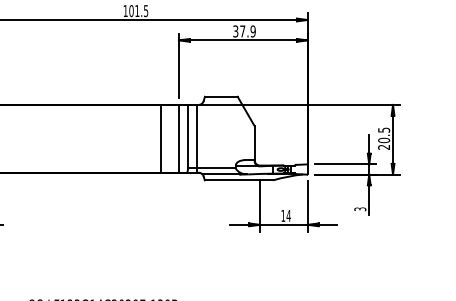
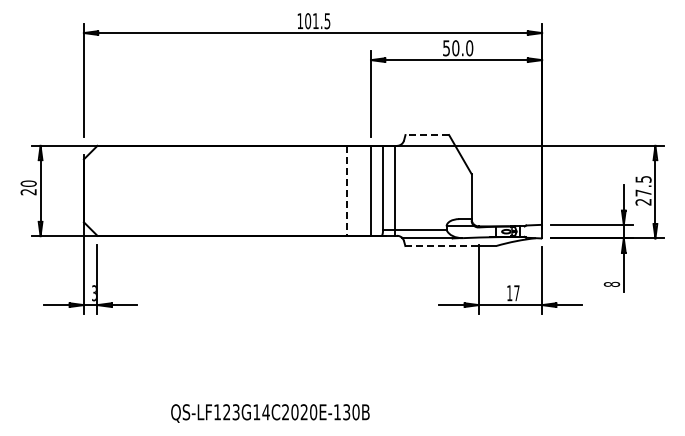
text: (244, 31) -> (458, 48), 37.9 -> 50.0
line: (221, 97) -> (427, 135), solid -> dashed
line: (161, 138) -> (347, 190), solid -> dashed
text: (384, 140) -> (643, 192), 20.5 -> 27.5
line: (232, 179) -> (442, 245), solid -> dashed
text: (359, 208) -> (611, 283), 3 -> 8
text: (288, 216) -> (516, 293), 14 -> 17

